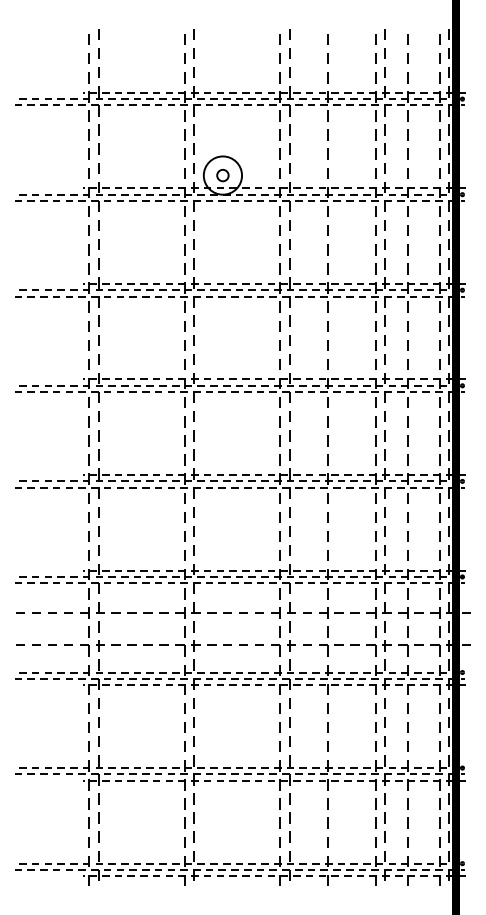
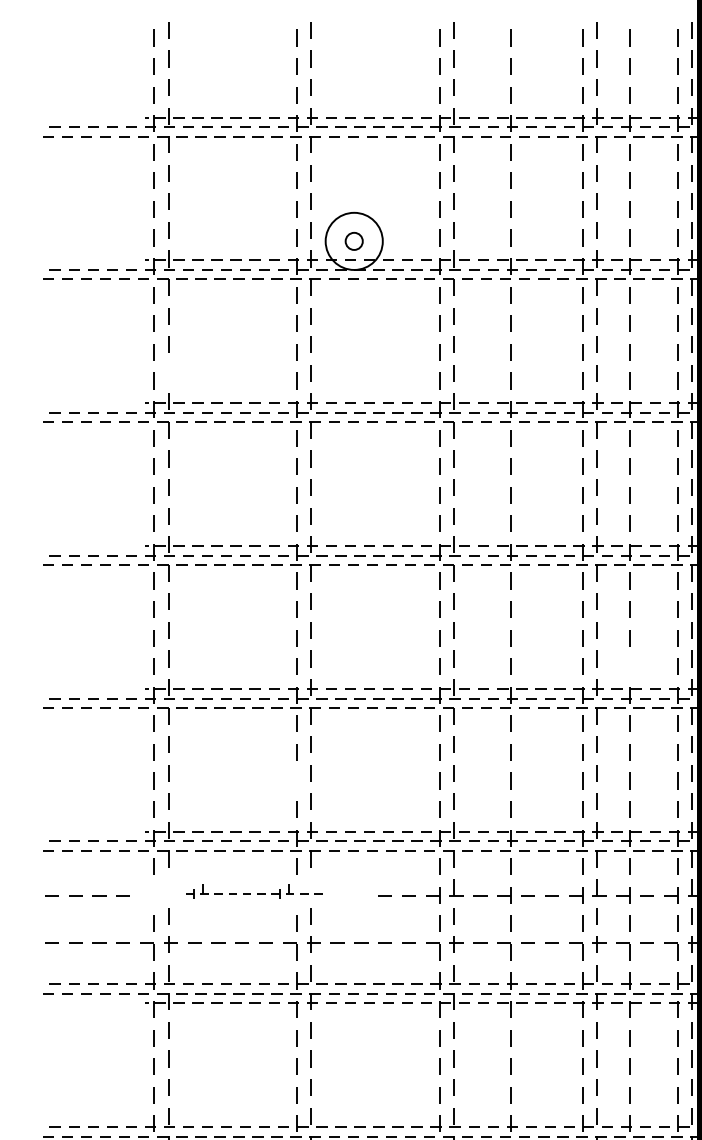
line: (98, 263) -> (168, 372), removed
line: (407, 459) -> (630, 665), removed
line: (184, 536) -> (296, 780), removed
part: (155, 610) -> (253, 891), size x0.6

